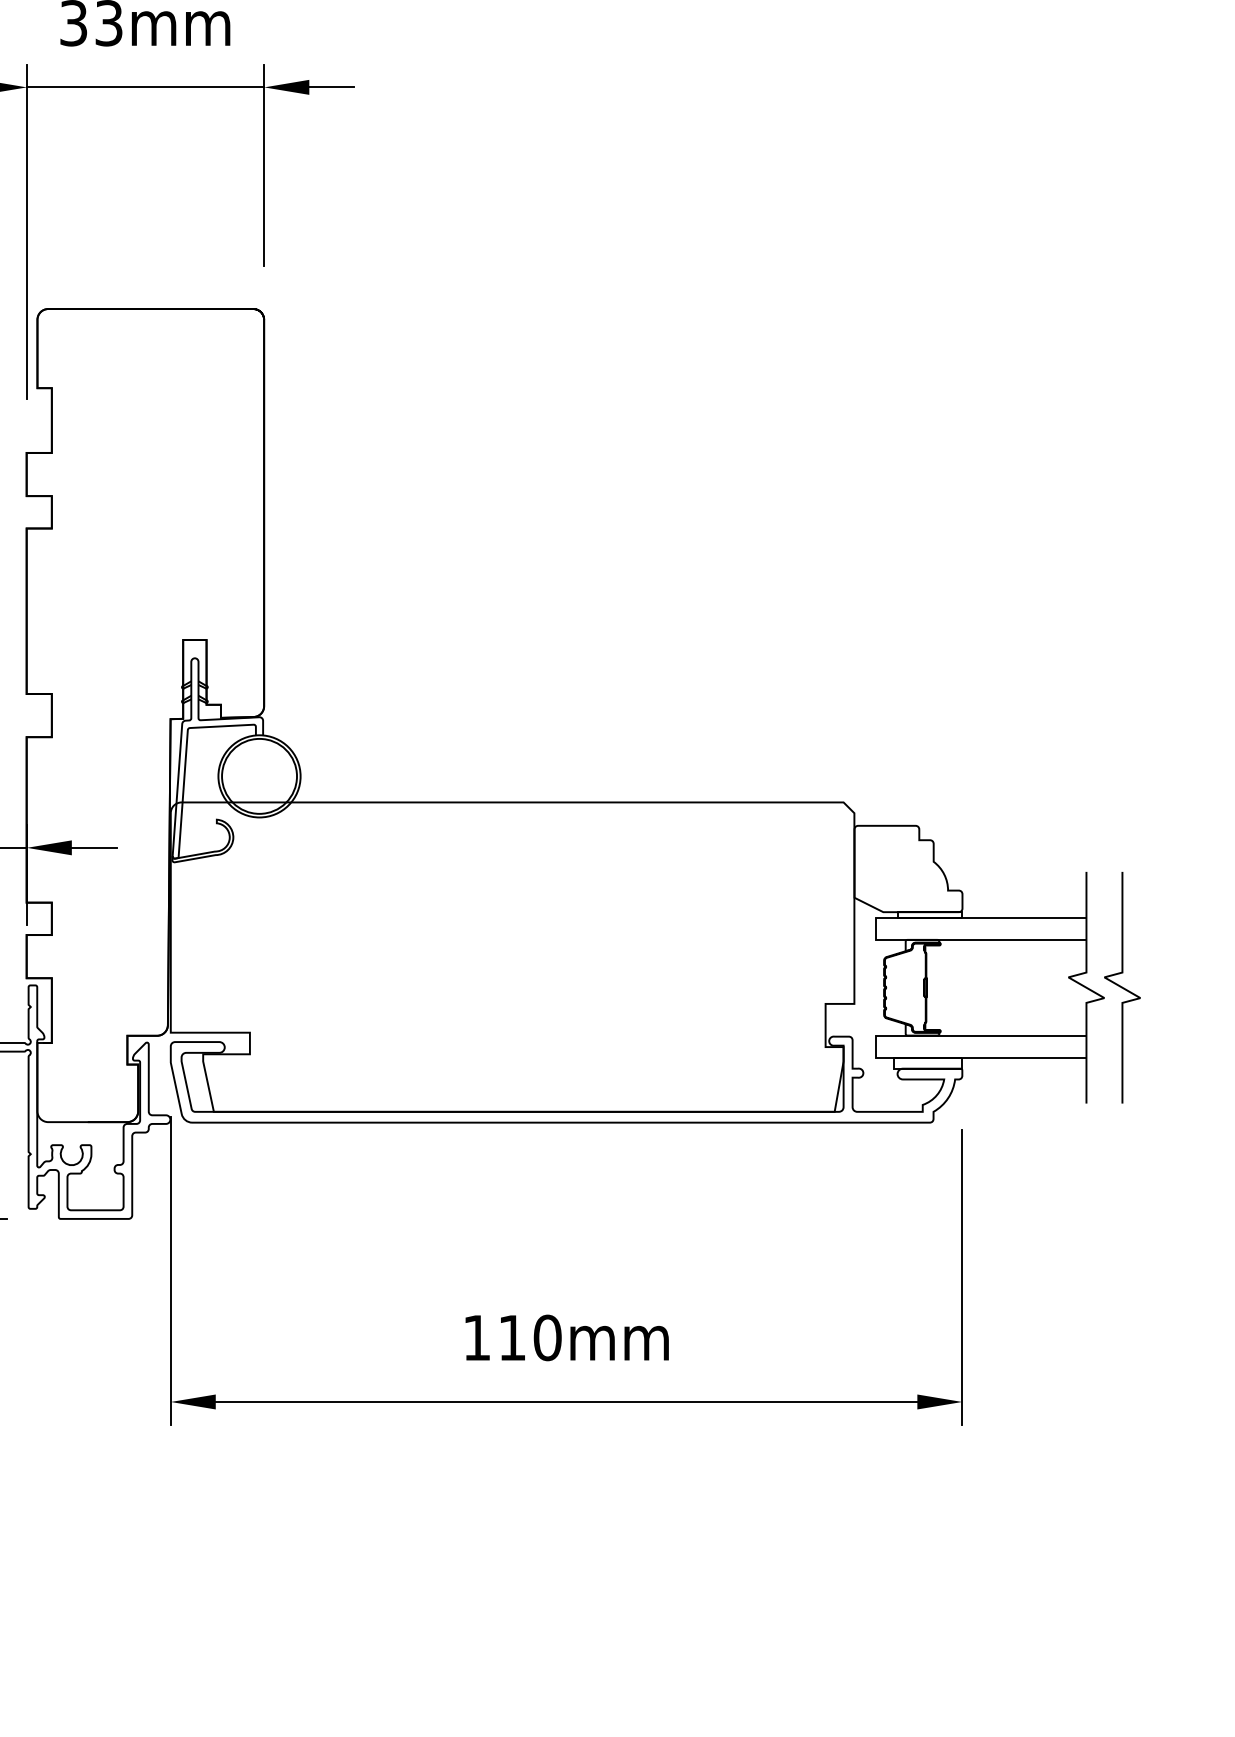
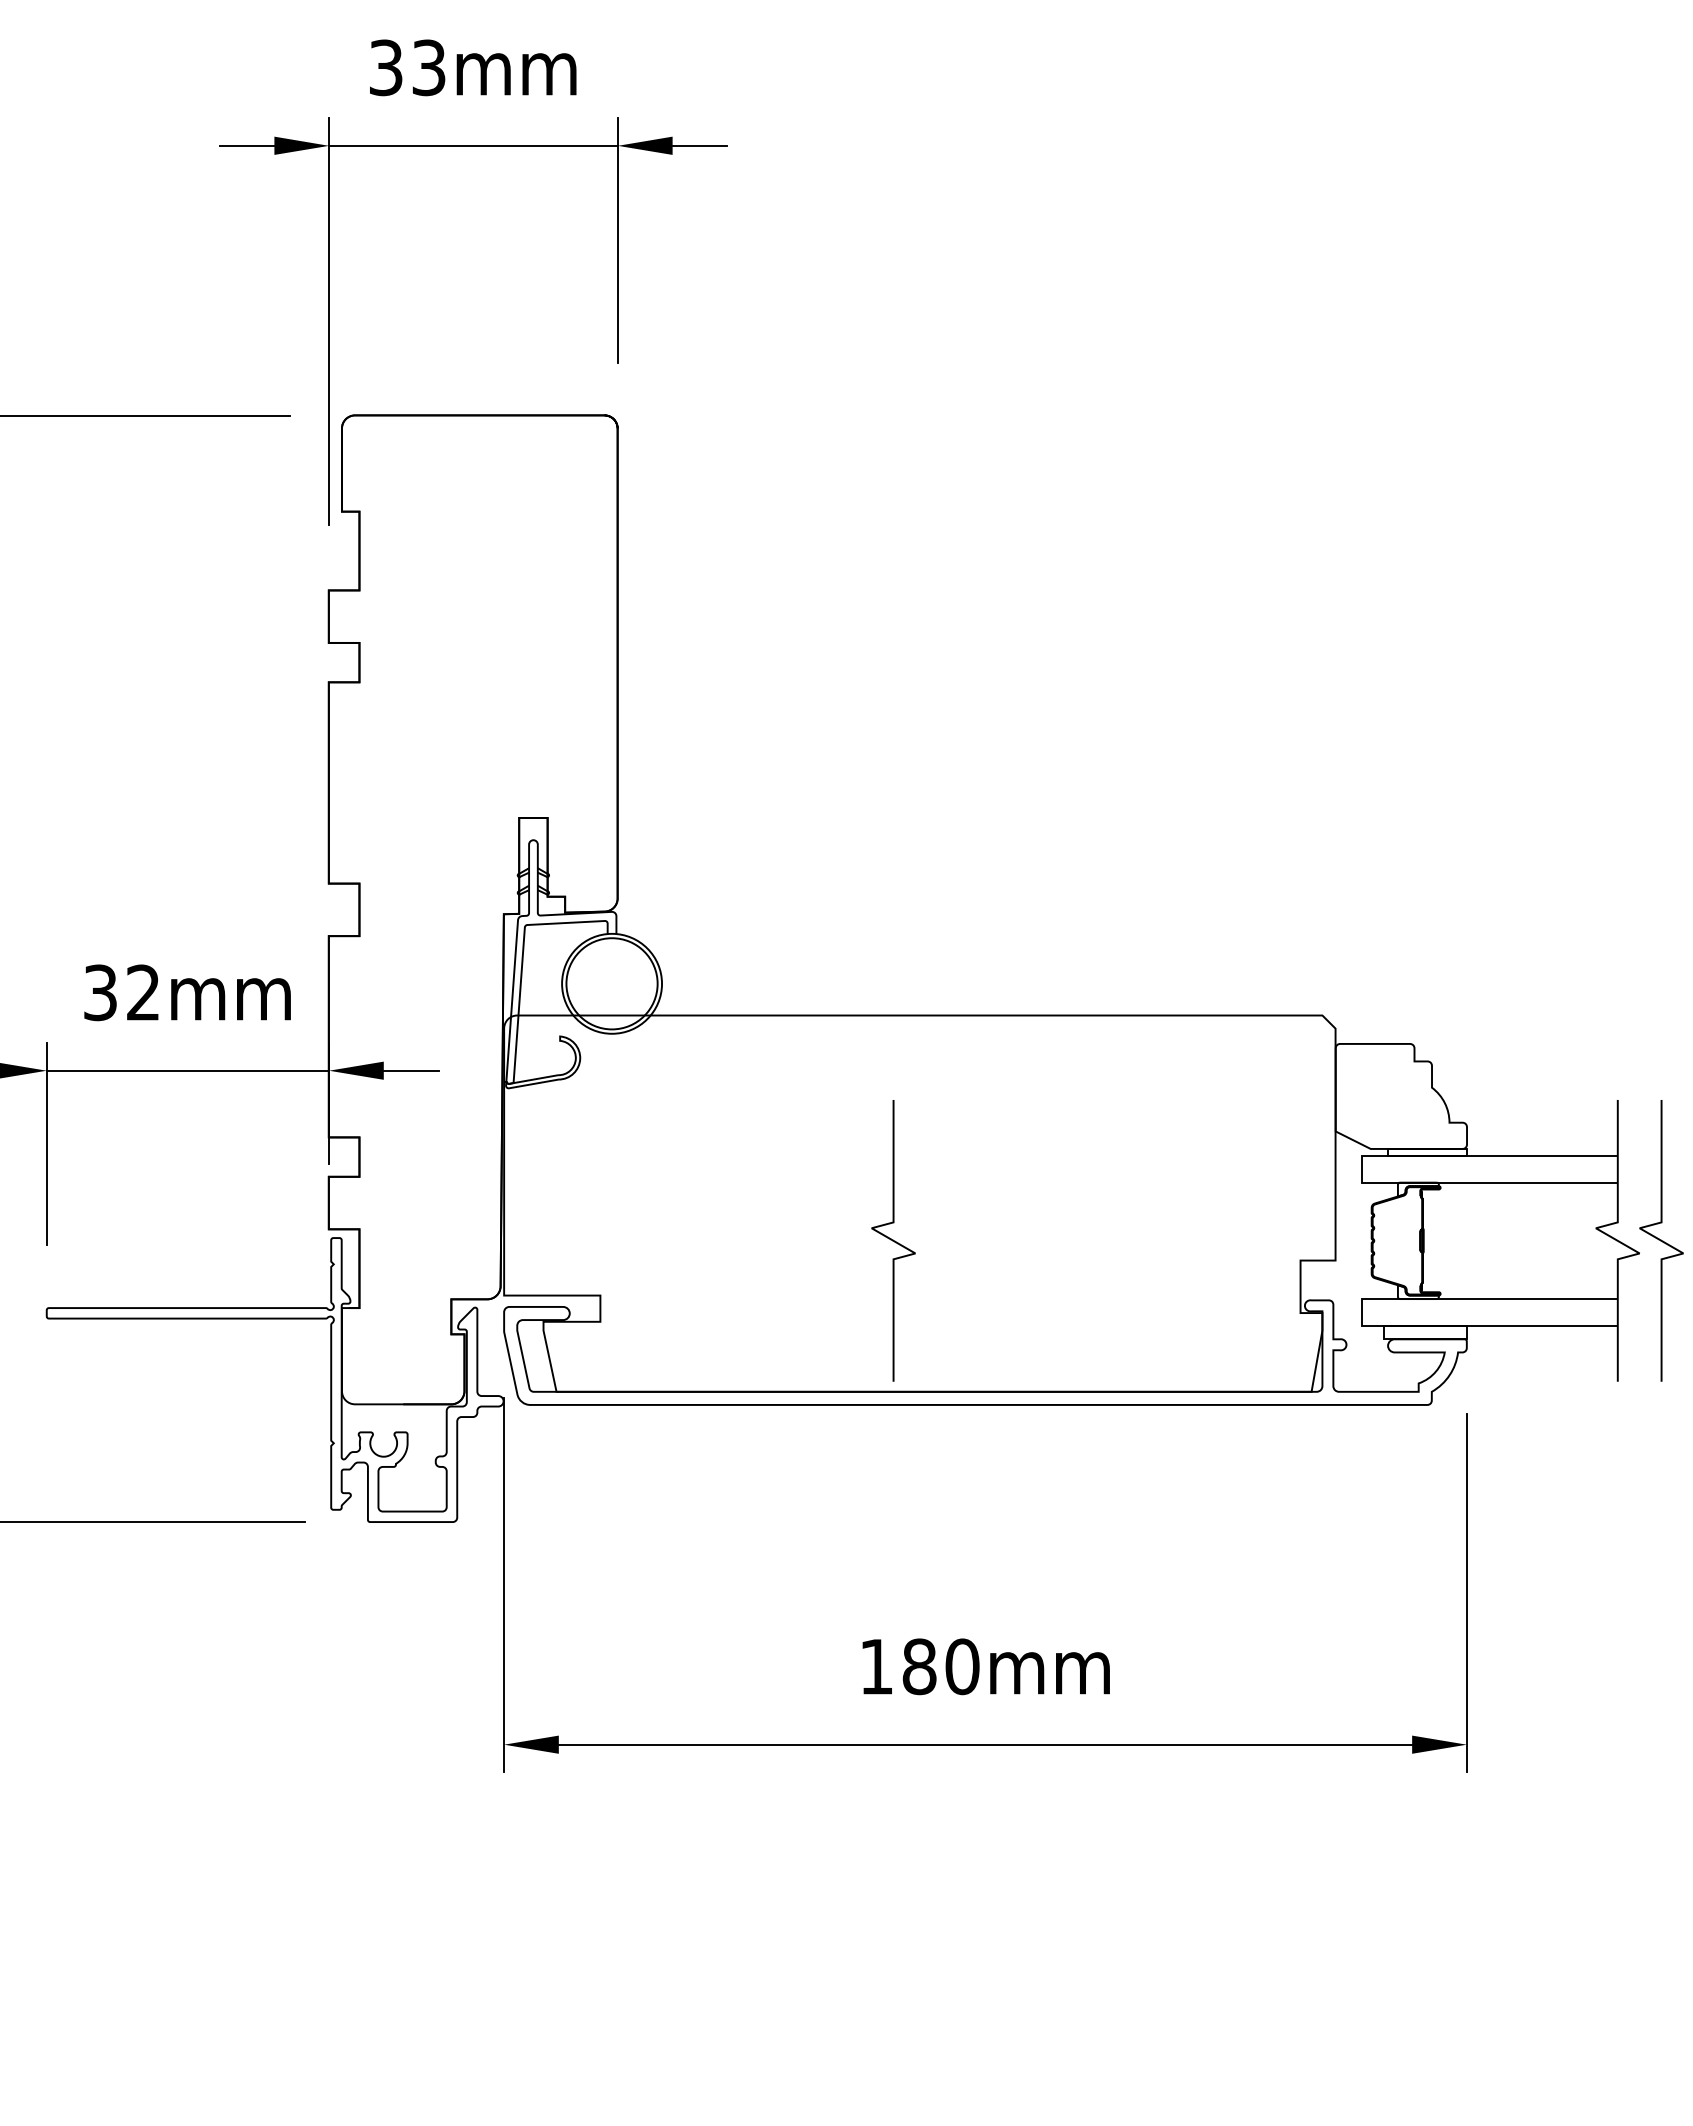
curve: (490, 987) -> (893, 1240), added
text: (512, 1337) -> (919, 1666), 110mm -> 180mm

